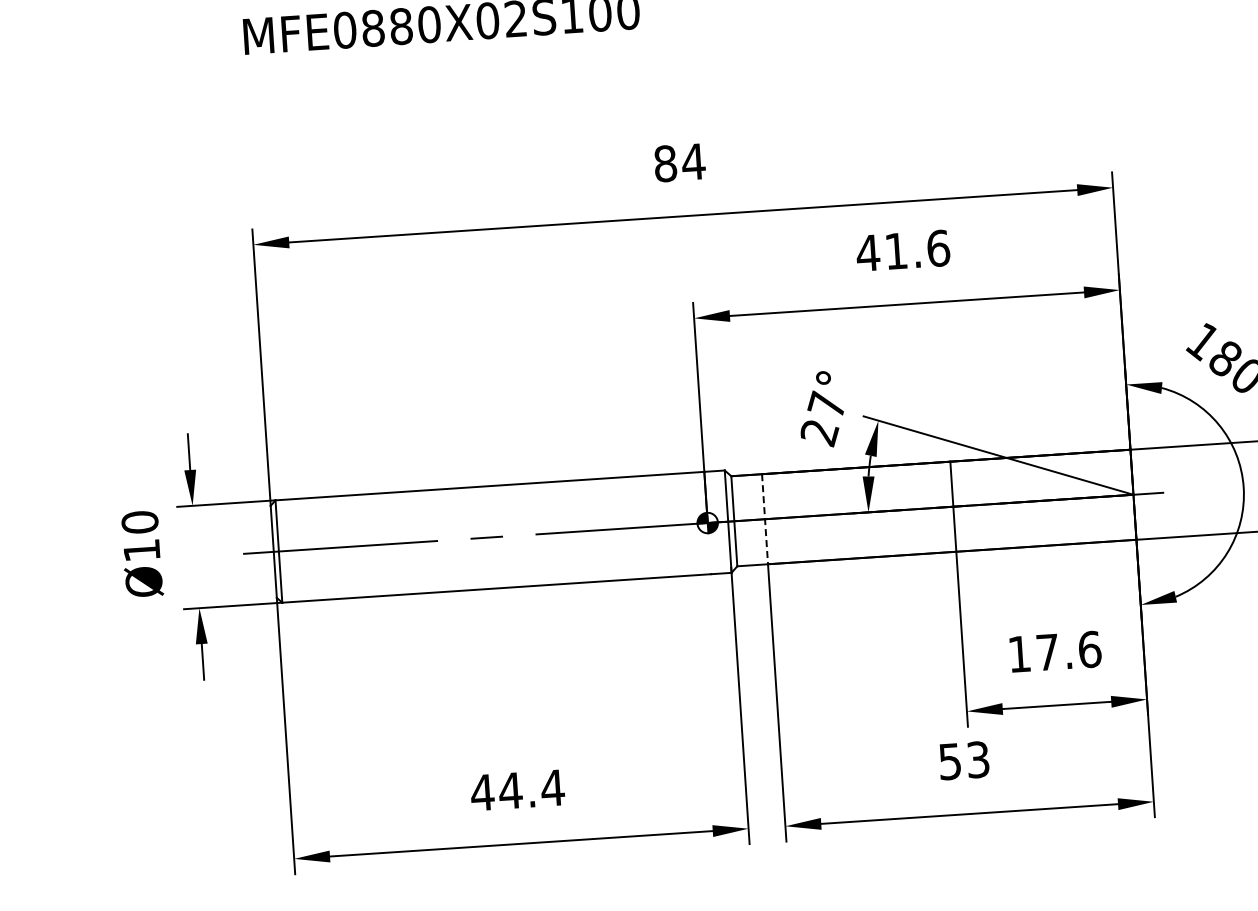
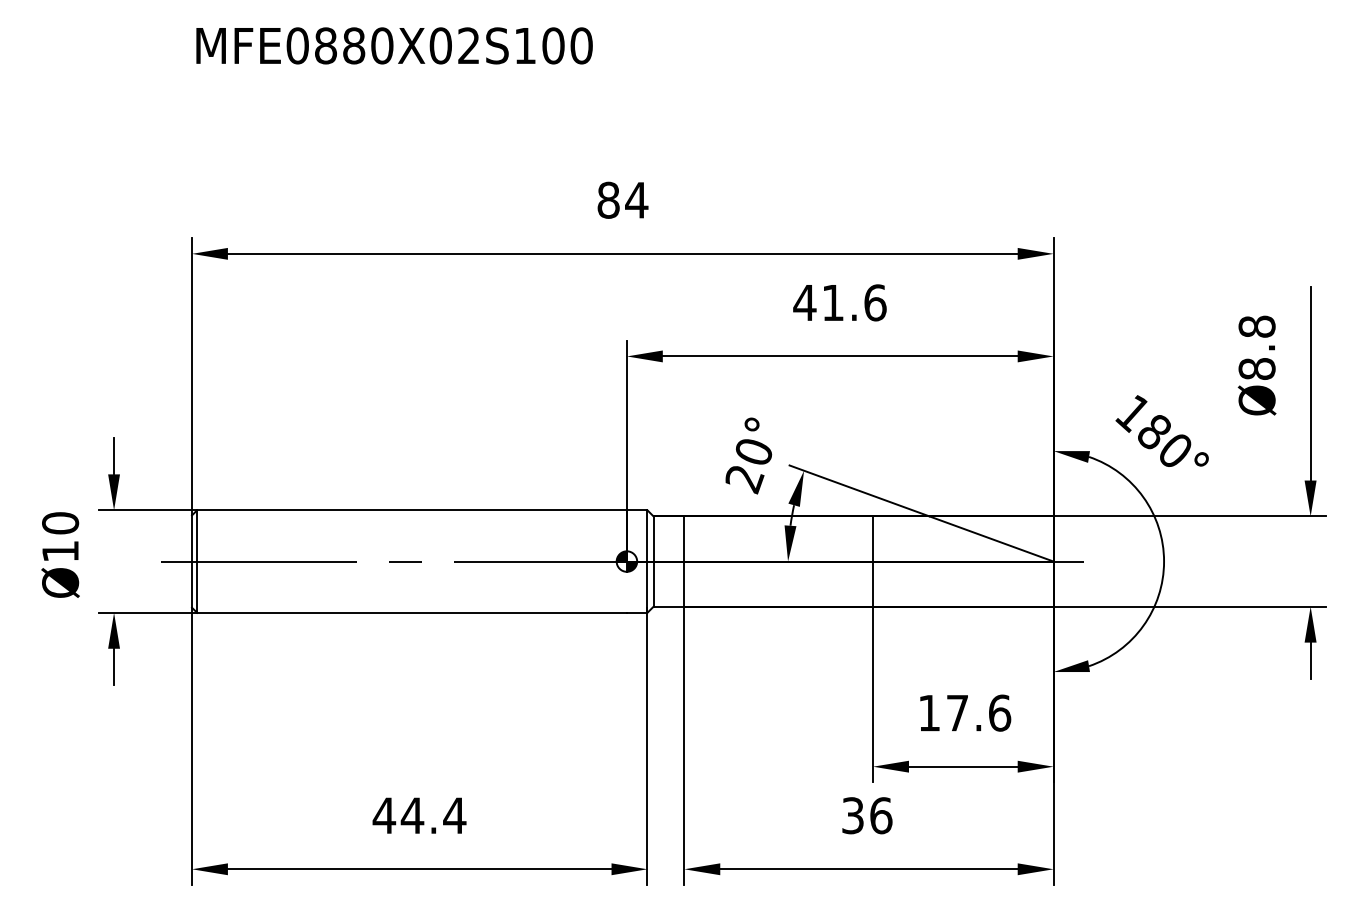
text: (825, 403) -> (752, 450), 27° -> 20°
line: (765, 520) -> (684, 562), dashed -> solid
text: (964, 760) -> (867, 815), 53 -> 36

